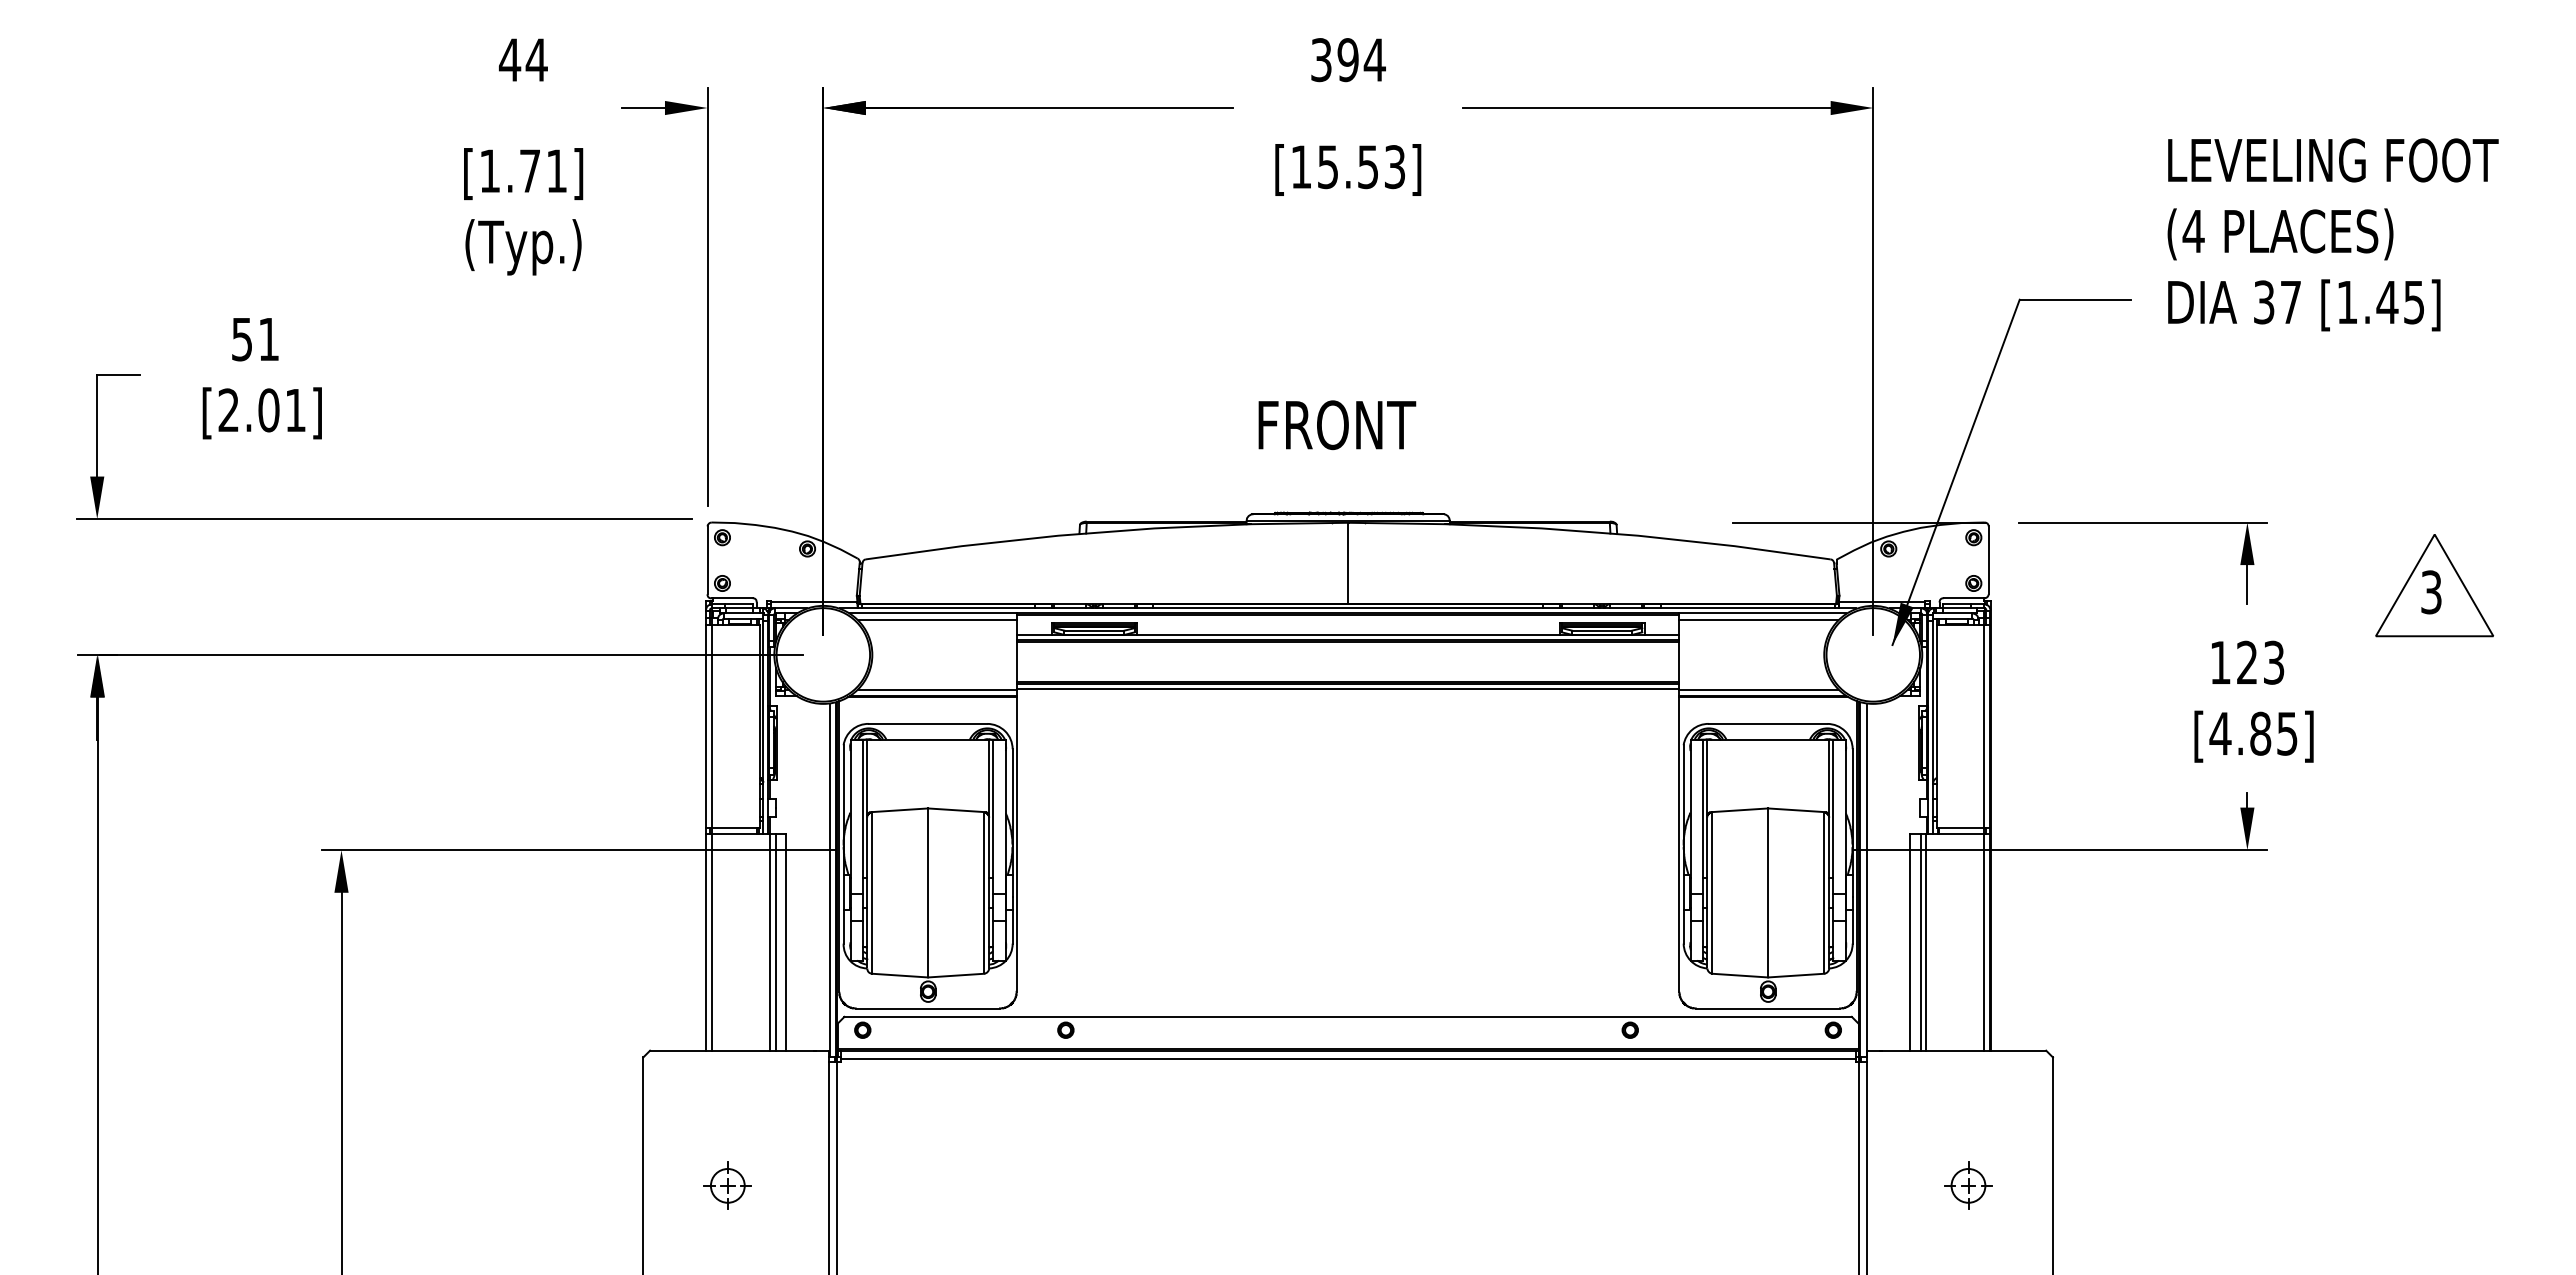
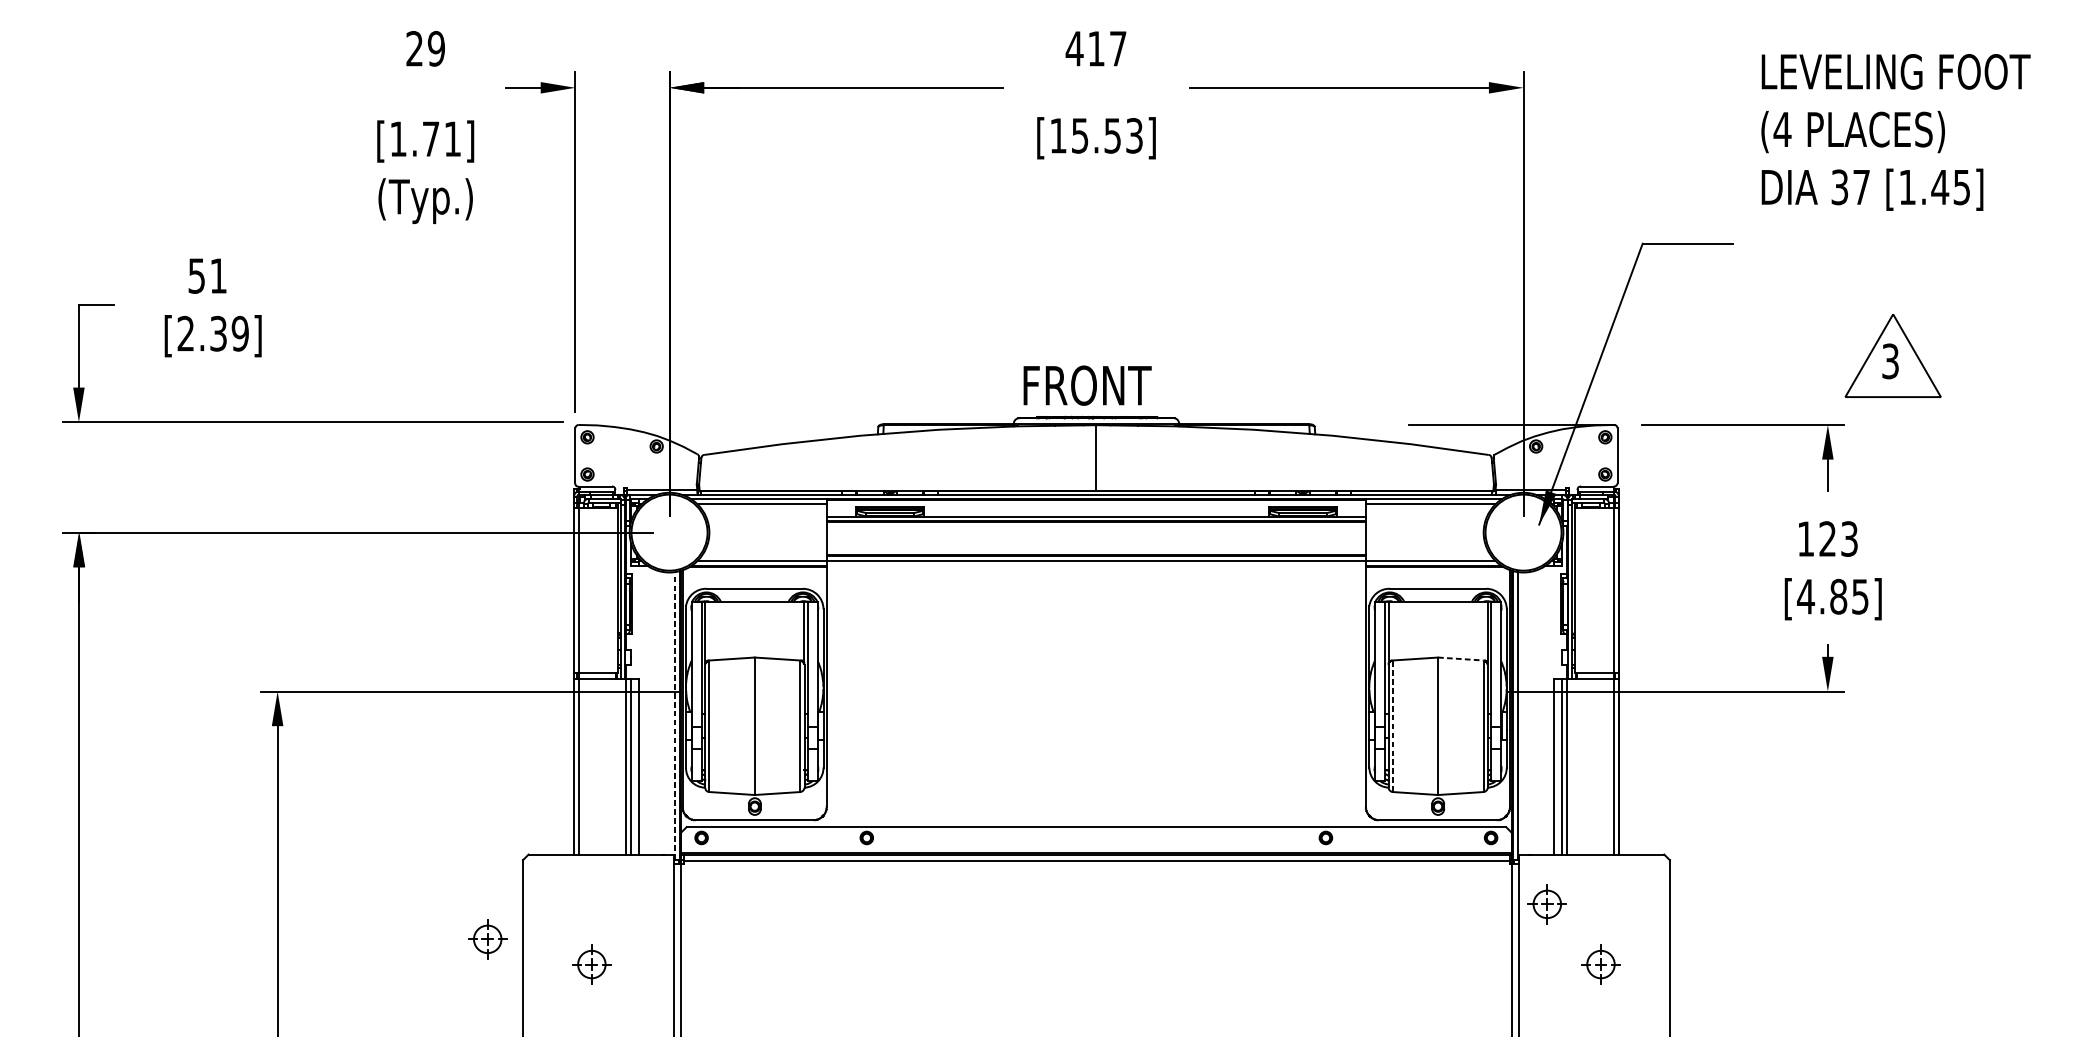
text: (522, 60) -> (424, 49), 44 -> 29
text: (1347, 60) -> (1095, 49), 394 -> 417
text: (2332, 234) -> (1895, 132), moved
text: (282, 410) -> (229, 333), [2.01] -> [2.39]
text: (1337, 425) -> (1087, 385), moved
part: (2434, 585) -> (1893, 355), moved
line: (1796, 810) -> (1461, 659), solid -> dashed
line: (830, 880) -> (675, 716), solid -> dashed
line: (1712, 892) -> (1392, 725), solid -> dashed
part: (1902, 1111) -> (1547, 904), added
part: (599, 1154) -> (487, 939), added

